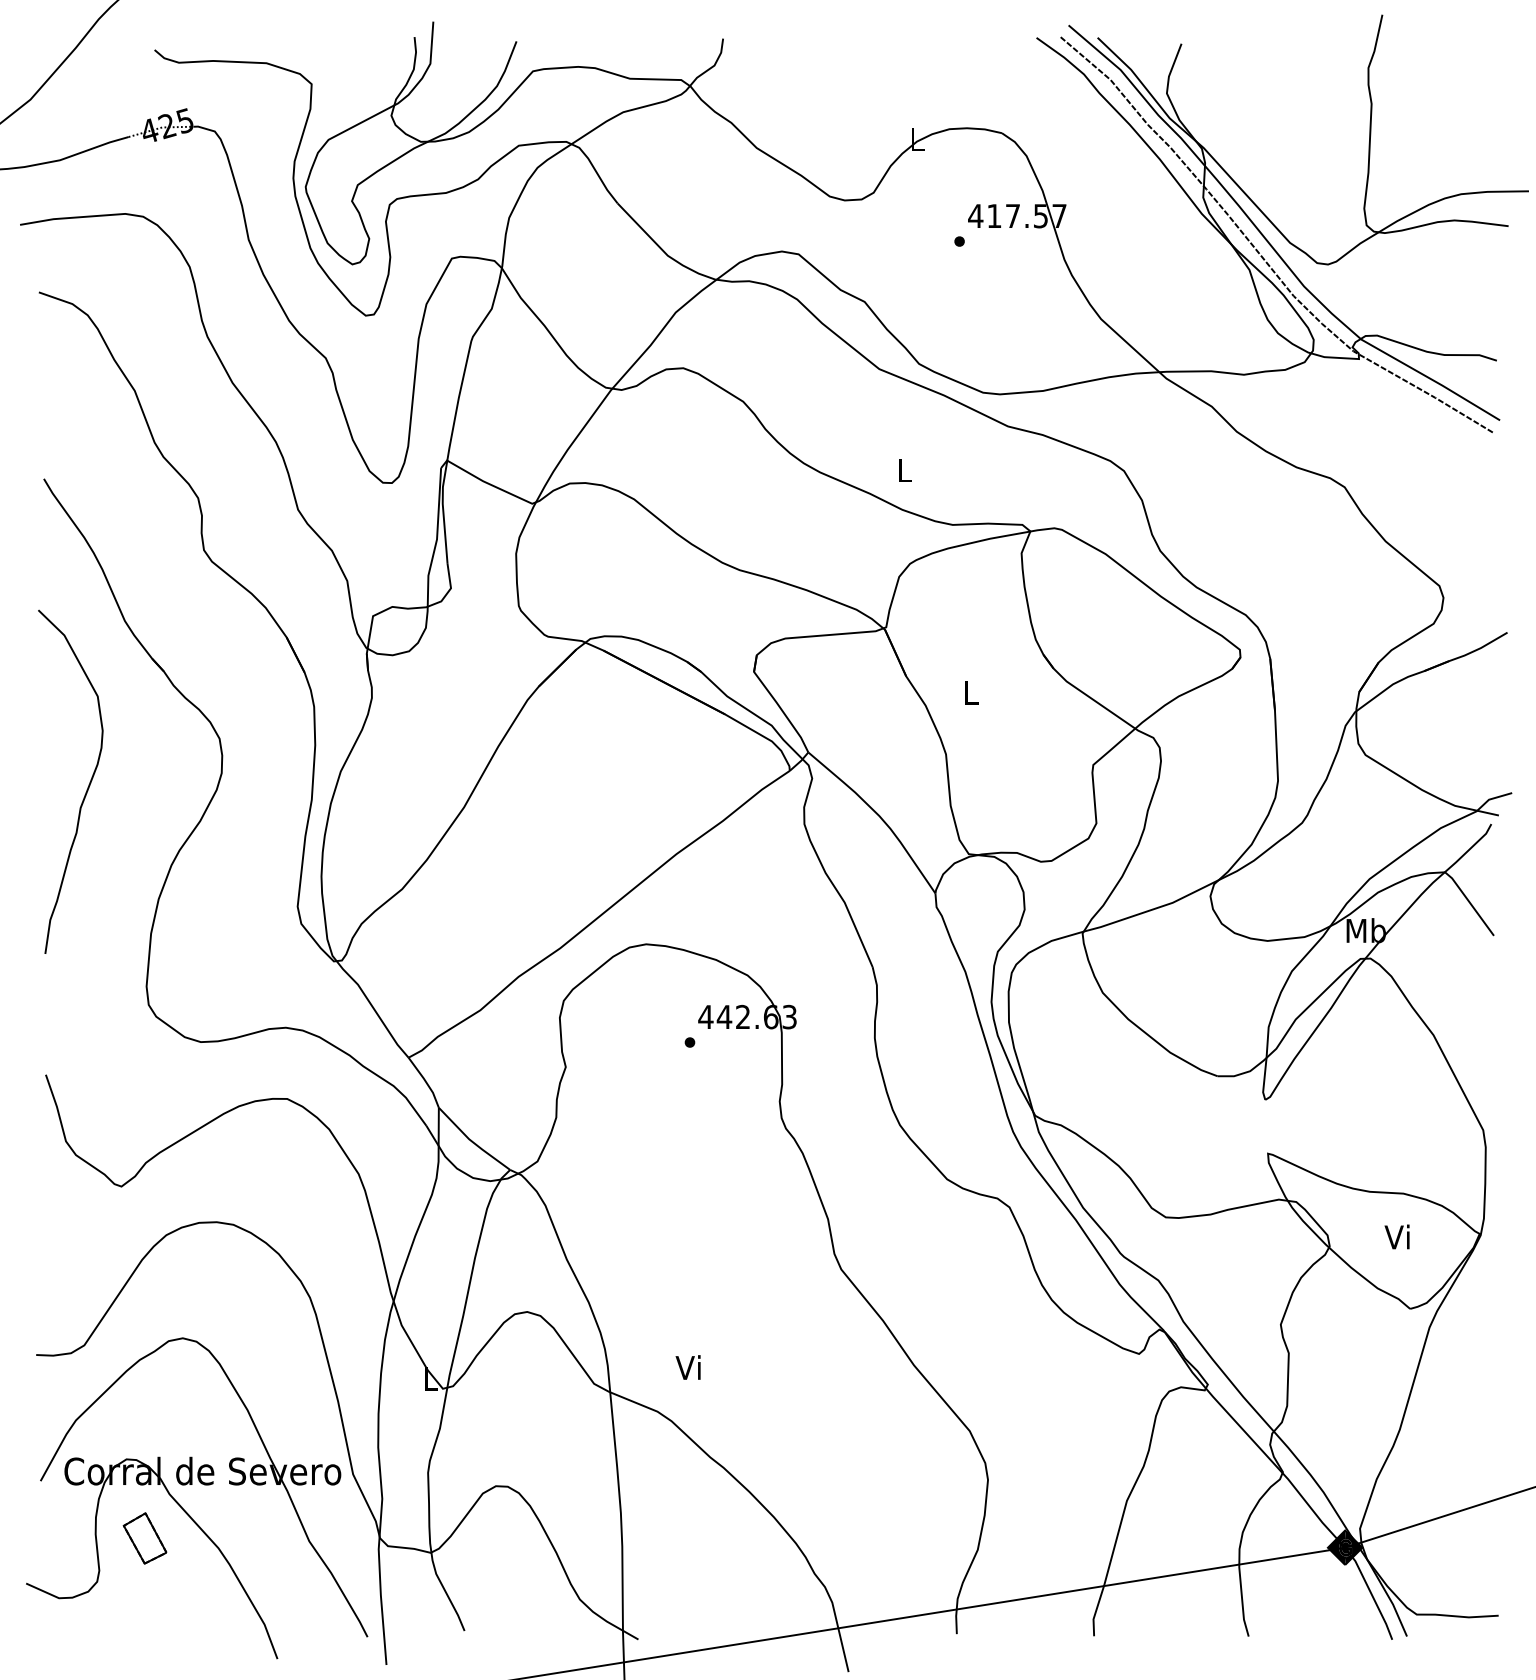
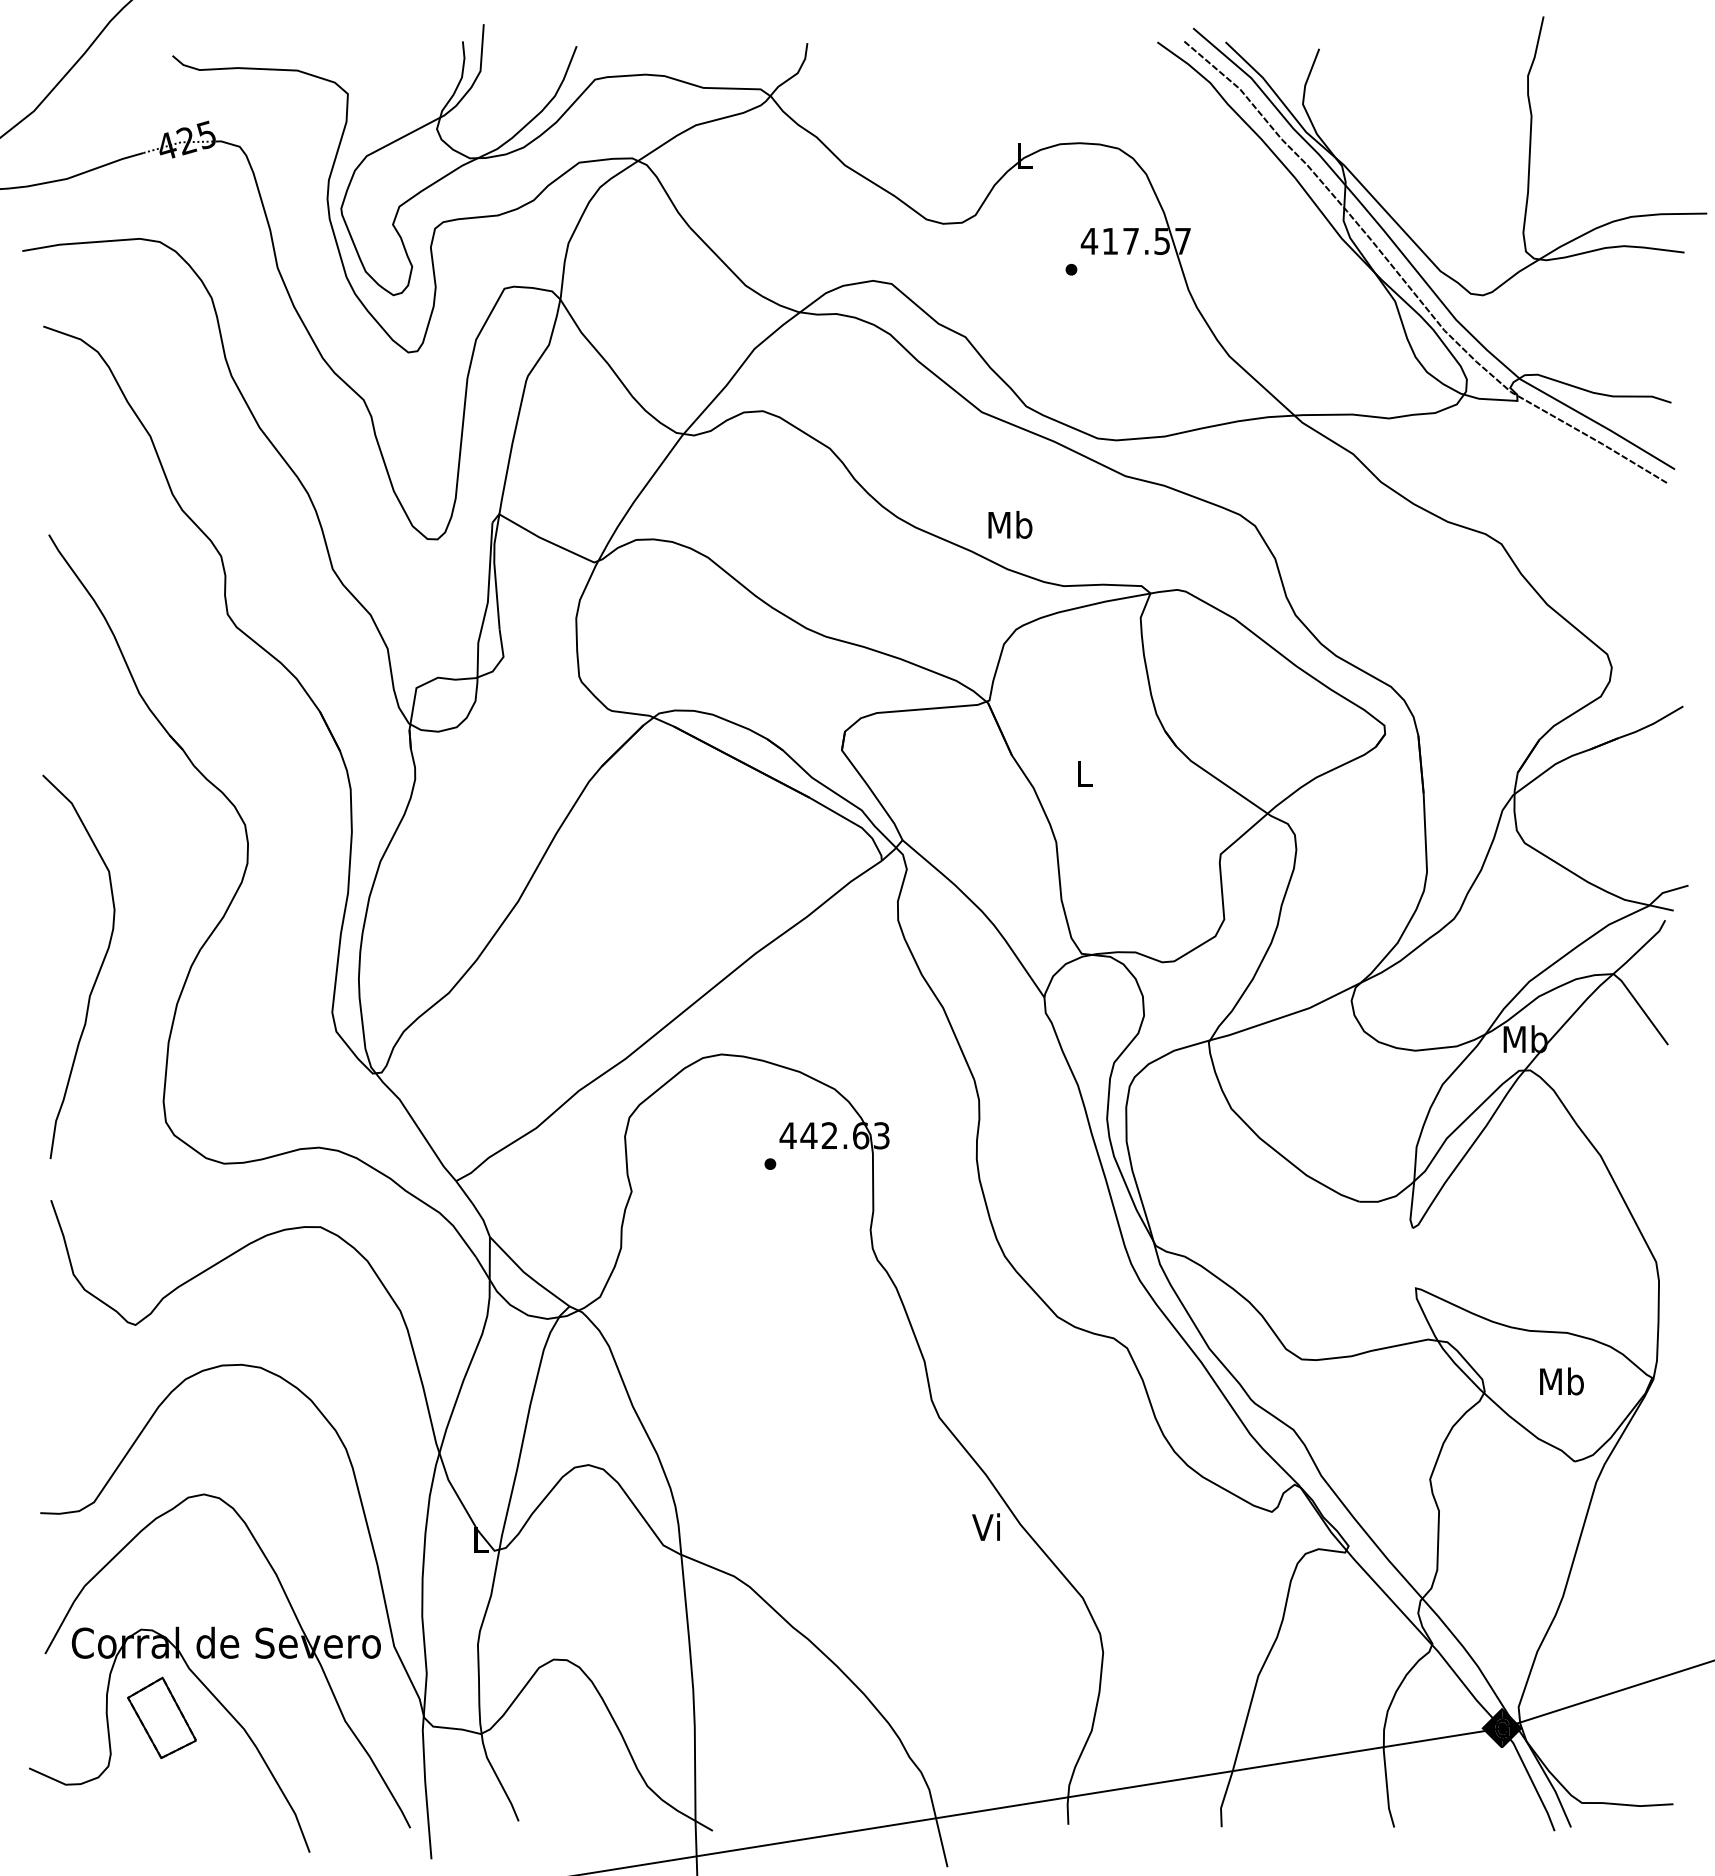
text: (904, 469) -> (1009, 524), L -> Mb
curve: (86, 789) -> (96, 975), moved
text: (1398, 1236) -> (1561, 1380), Vi -> Mb
text: (687, 1367) -> (985, 1527), moved
part: (144, 1538) -> (161, 1718), size x1.43

